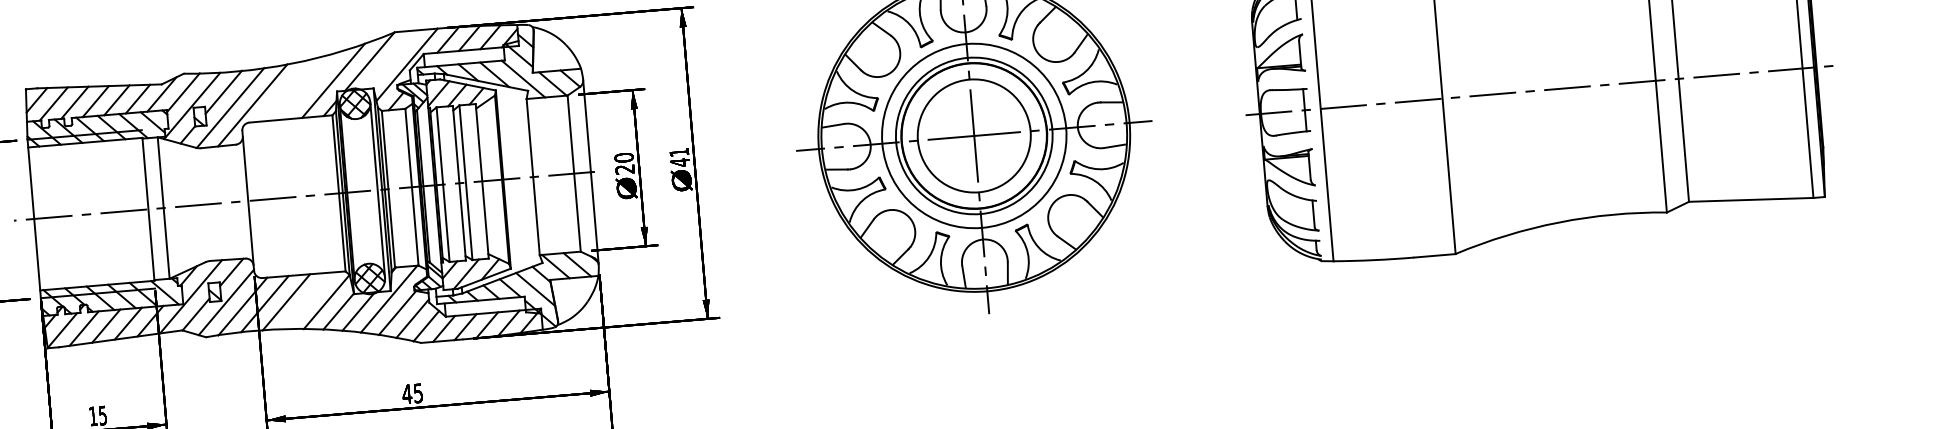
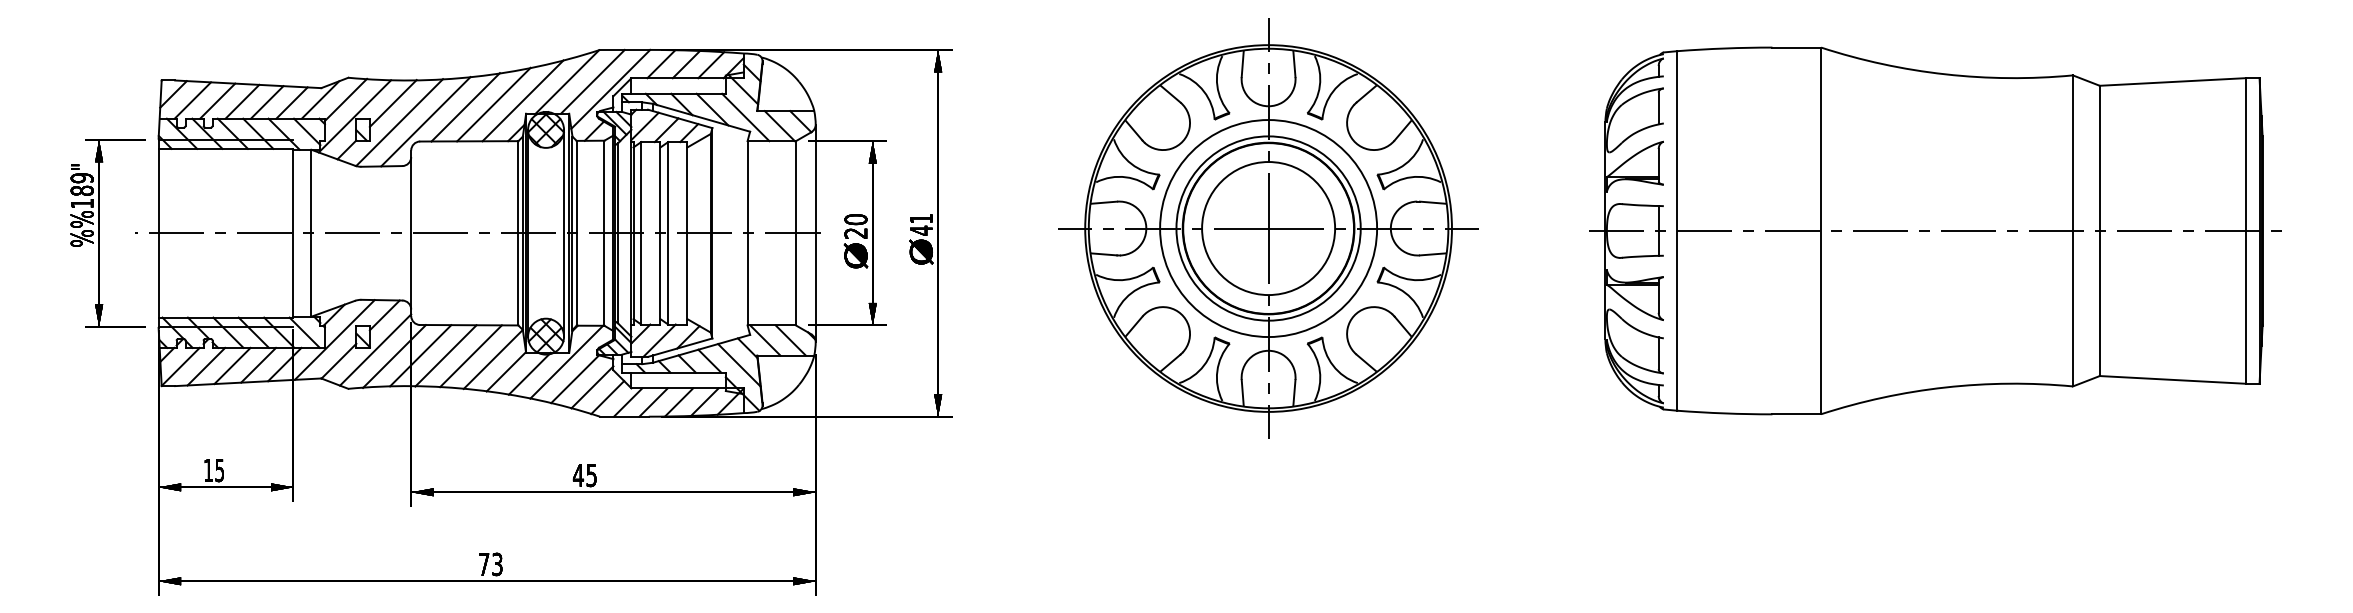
line: (391, 59) -> (592, 81), added
line: (308, 86) -> (493, 104), added
line: (285, 90) -> (465, 107), added
line: (307, 301) -> (470, 356), added

